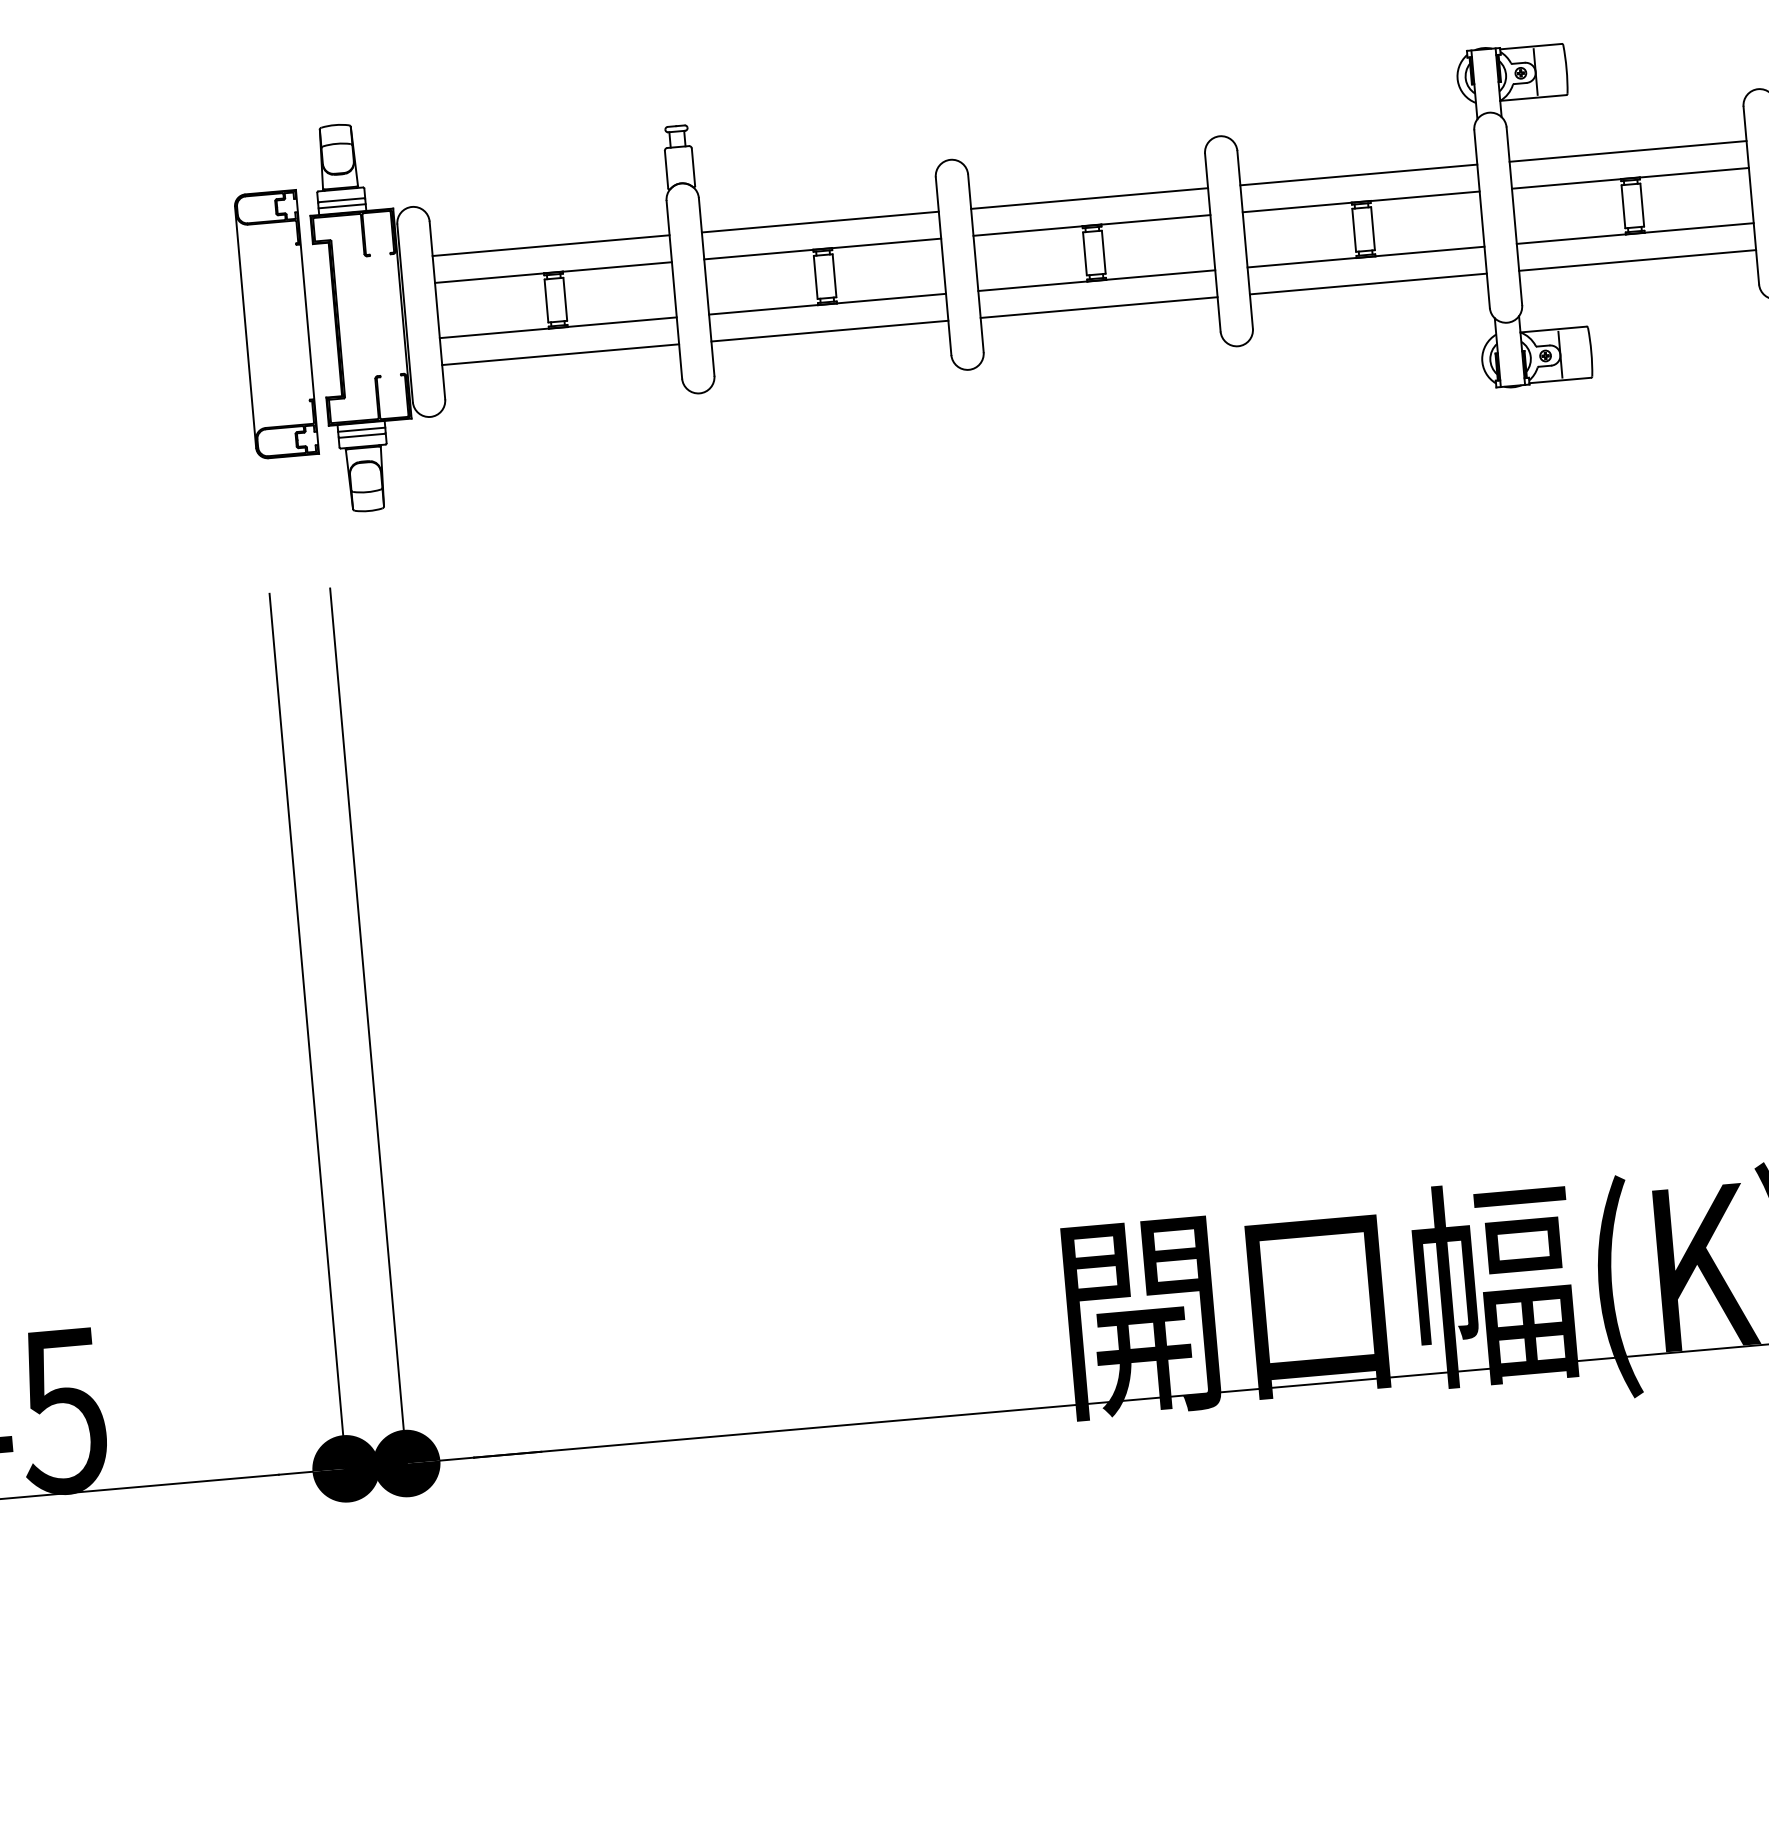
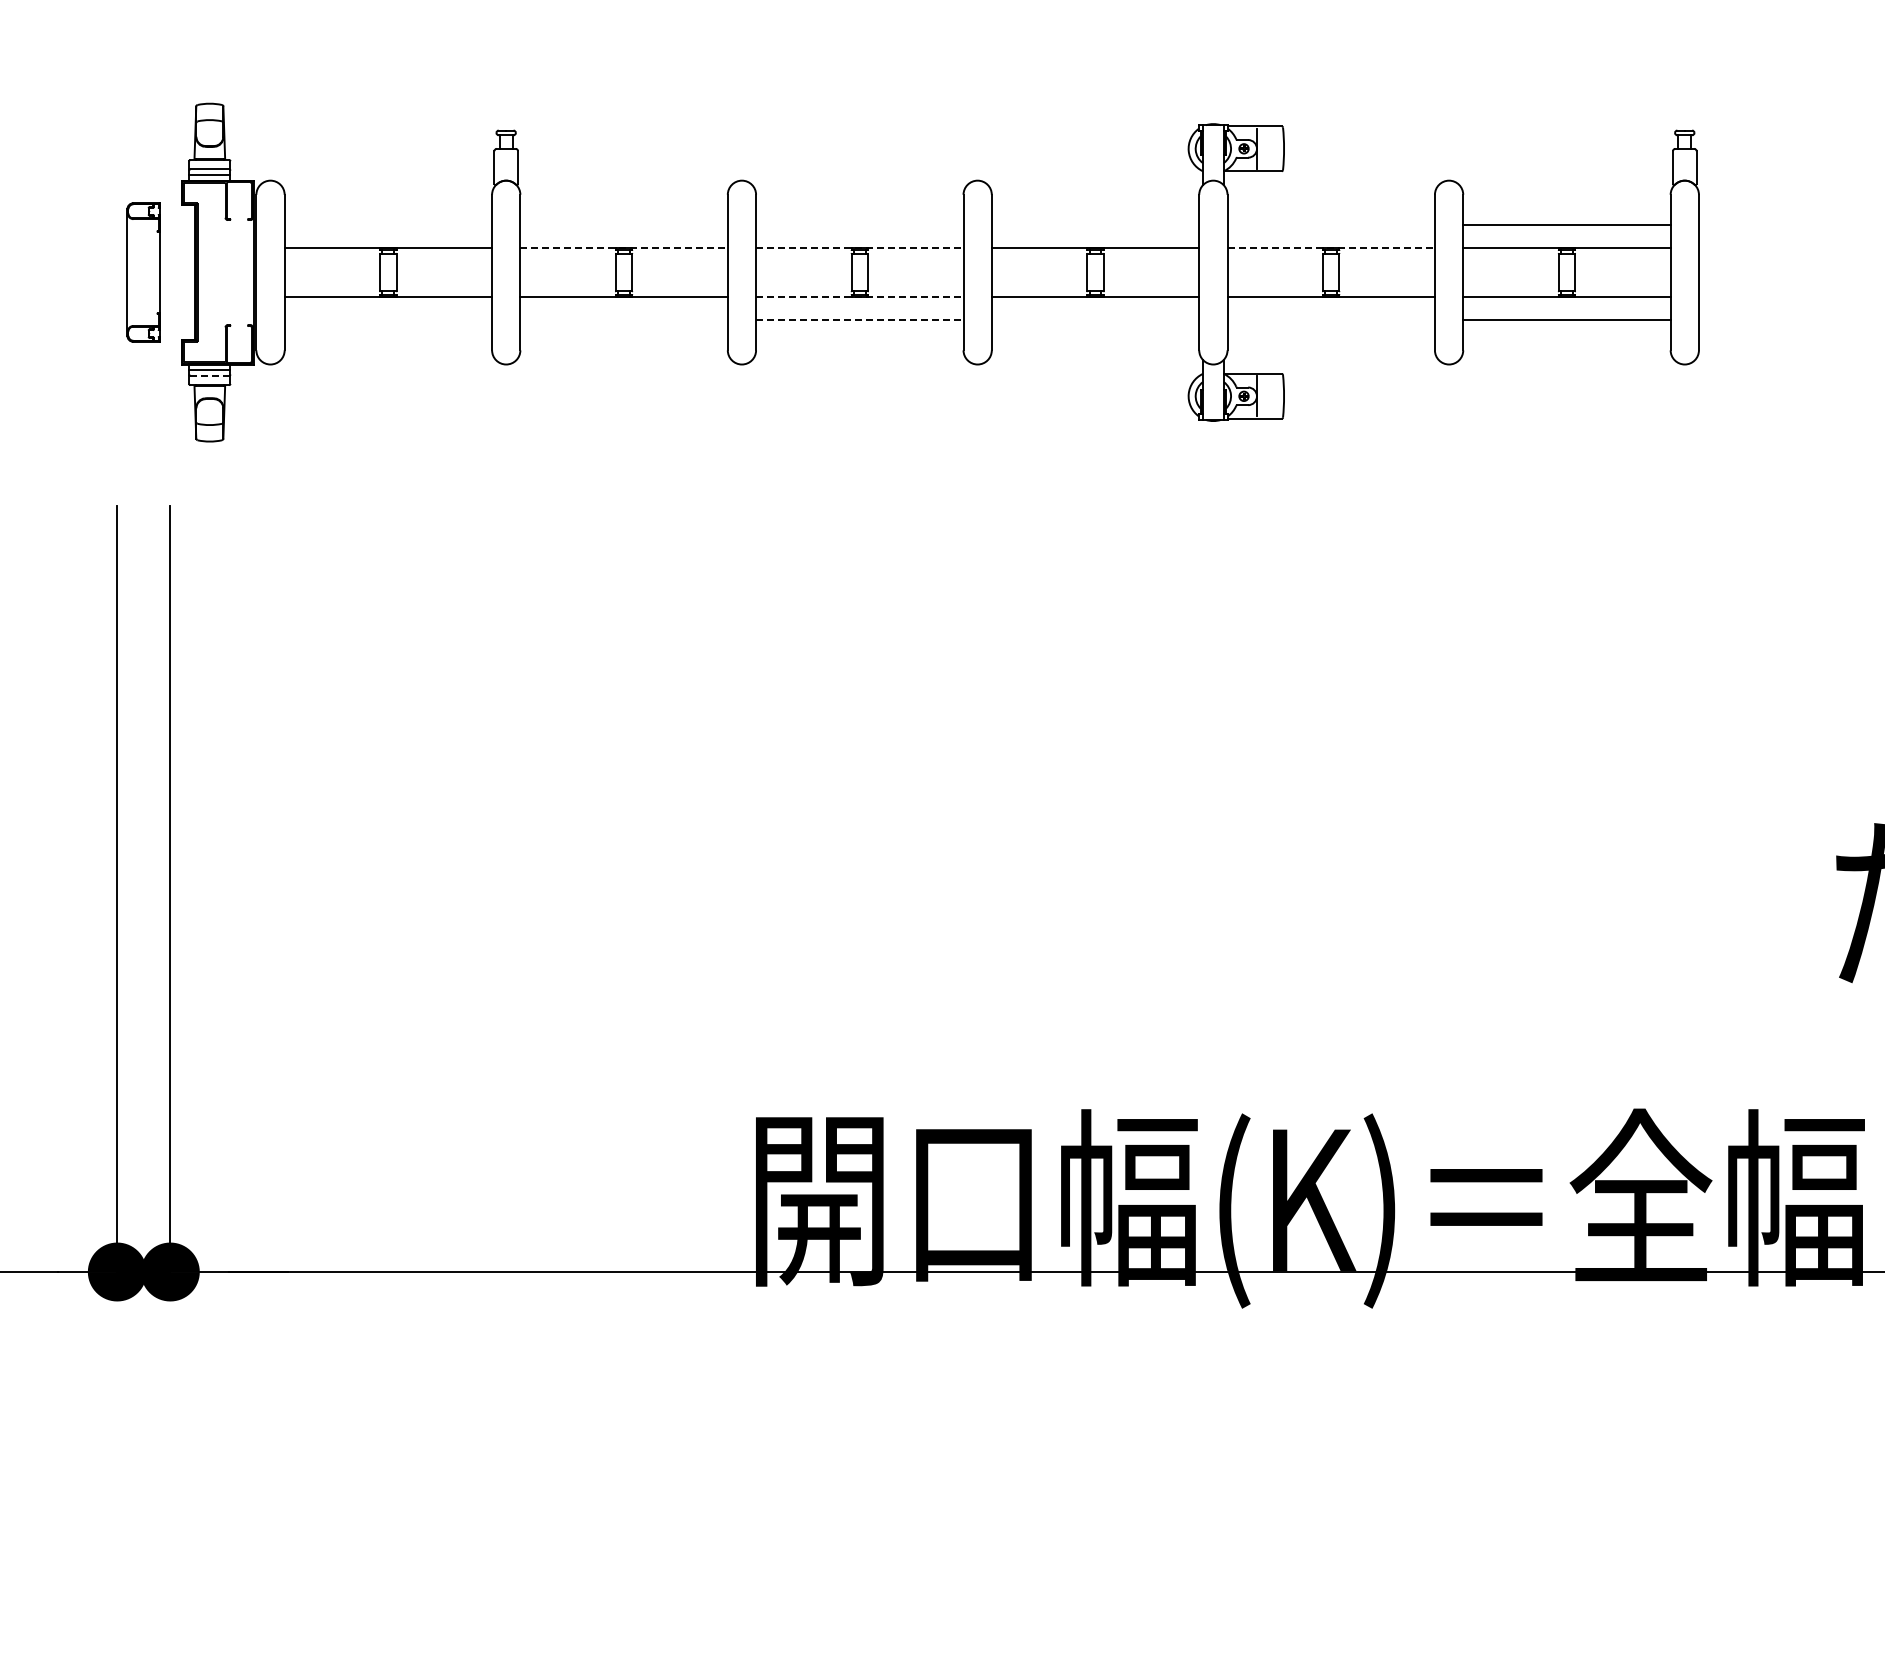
line: (1627, 151) -> (1330, 224), removed
line: (1358, 174) -> (1095, 224), removed
line: (1630, 178) -> (1331, 248), solid -> dashed
line: (1089, 198) -> (859, 224), removed
line: (819, 221) -> (623, 224), removed
line: (1091, 225) -> (859, 248), solid -> dashed
line: (551, 245) -> (388, 224), removed
line: (823, 249) -> (624, 248), solid -> dashed
line: (1636, 260) -> (1330, 320), removed
line: (1096, 280) -> (859, 296), solid -> dashed
line: (1368, 284) -> (1095, 320), removed
line: (1098, 307) -> (859, 320), solid -> dashed
part: (276, 324) -> (143, 272), size x0.6
line: (829, 331) -> (623, 320), removed
line: (560, 354) -> (388, 320), removed
line: (362, 435) -> (210, 375), solid -> dashed

